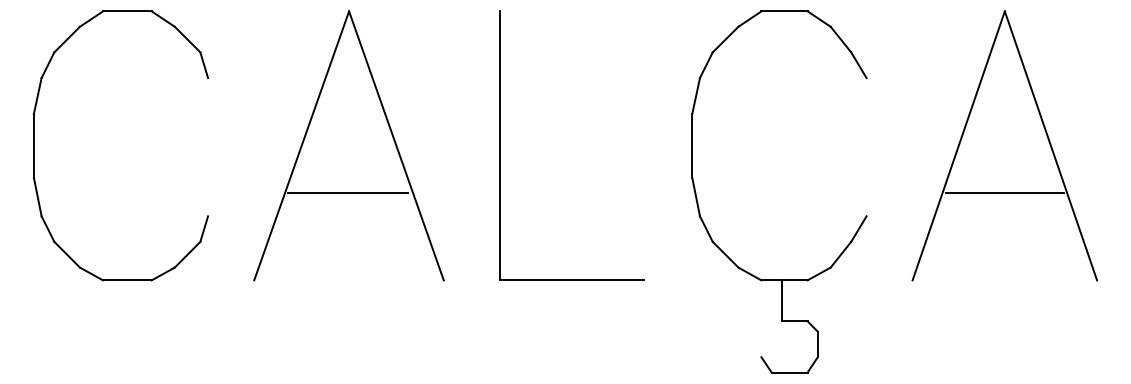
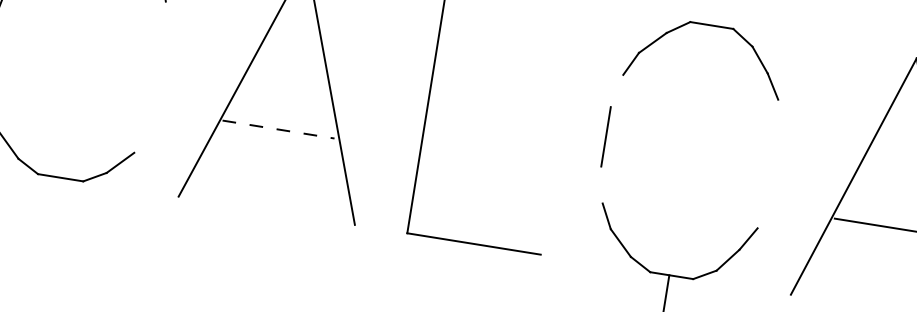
line: (695, 95) -> (616, 90), removed
line: (348, 193) -> (279, 129), solid -> dashed
line: (695, 196) -> (601, 184), removed
line: (204, 228) -> (140, 141), removed

